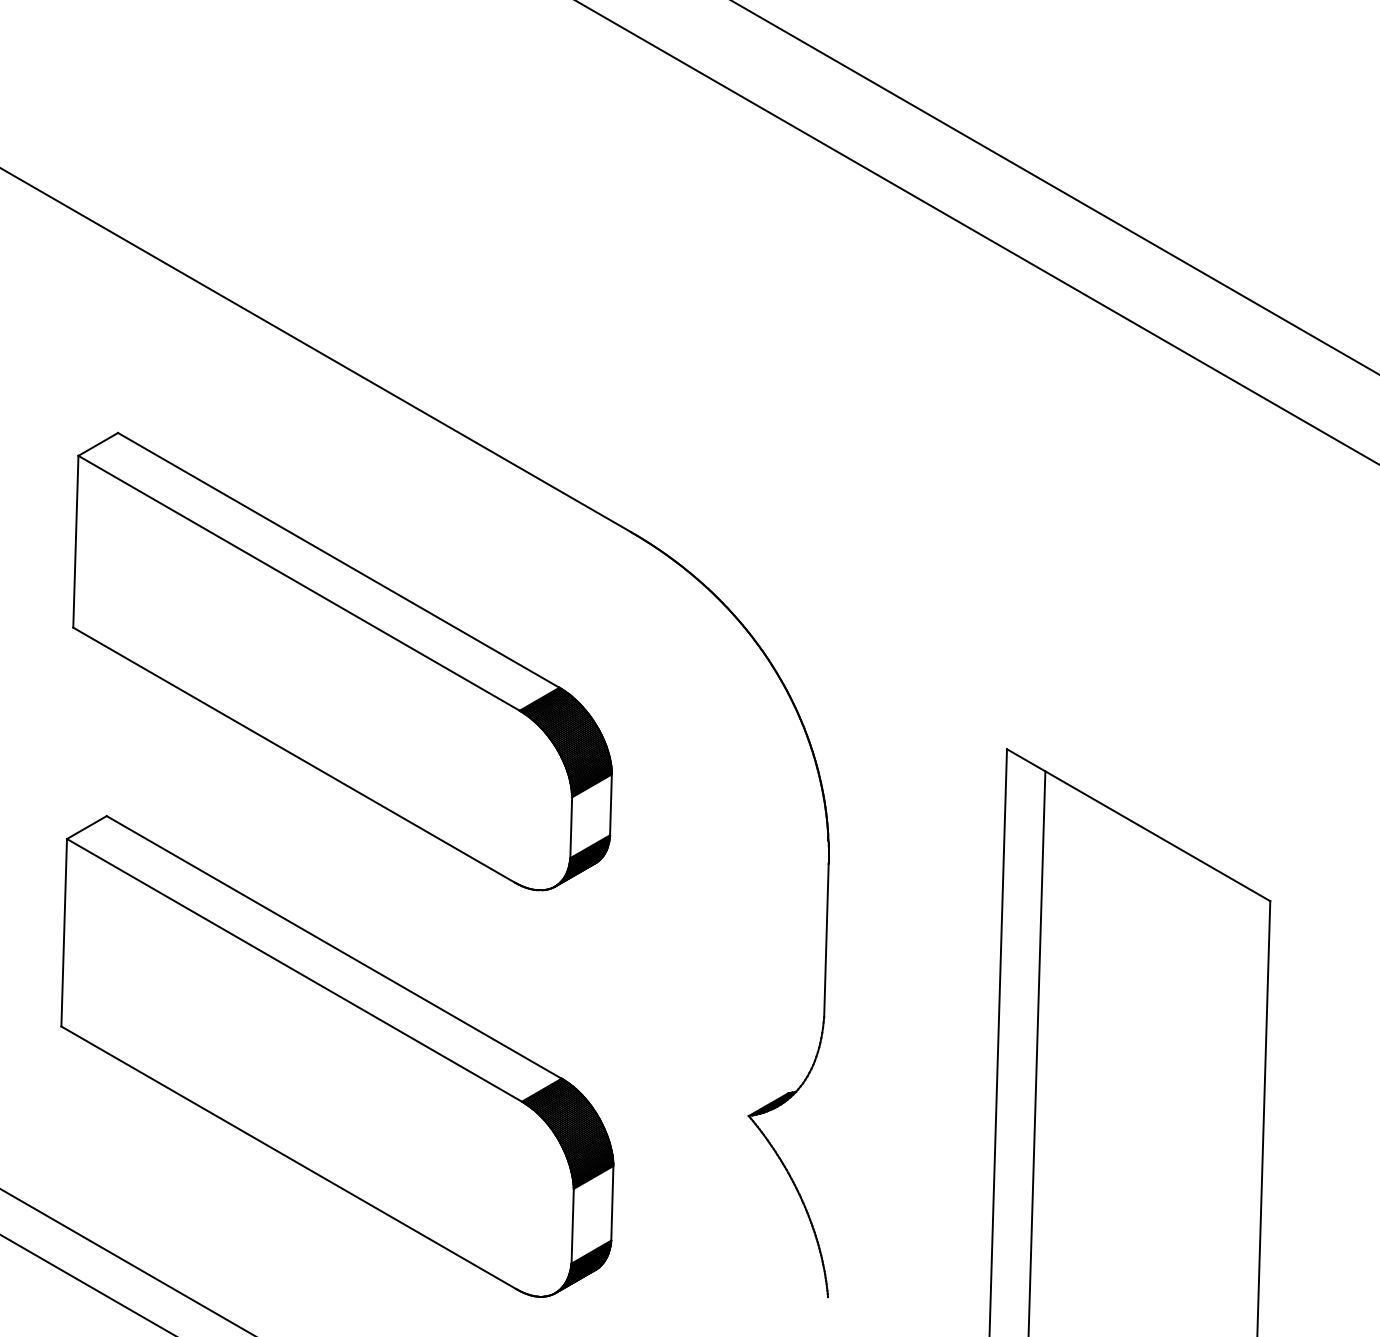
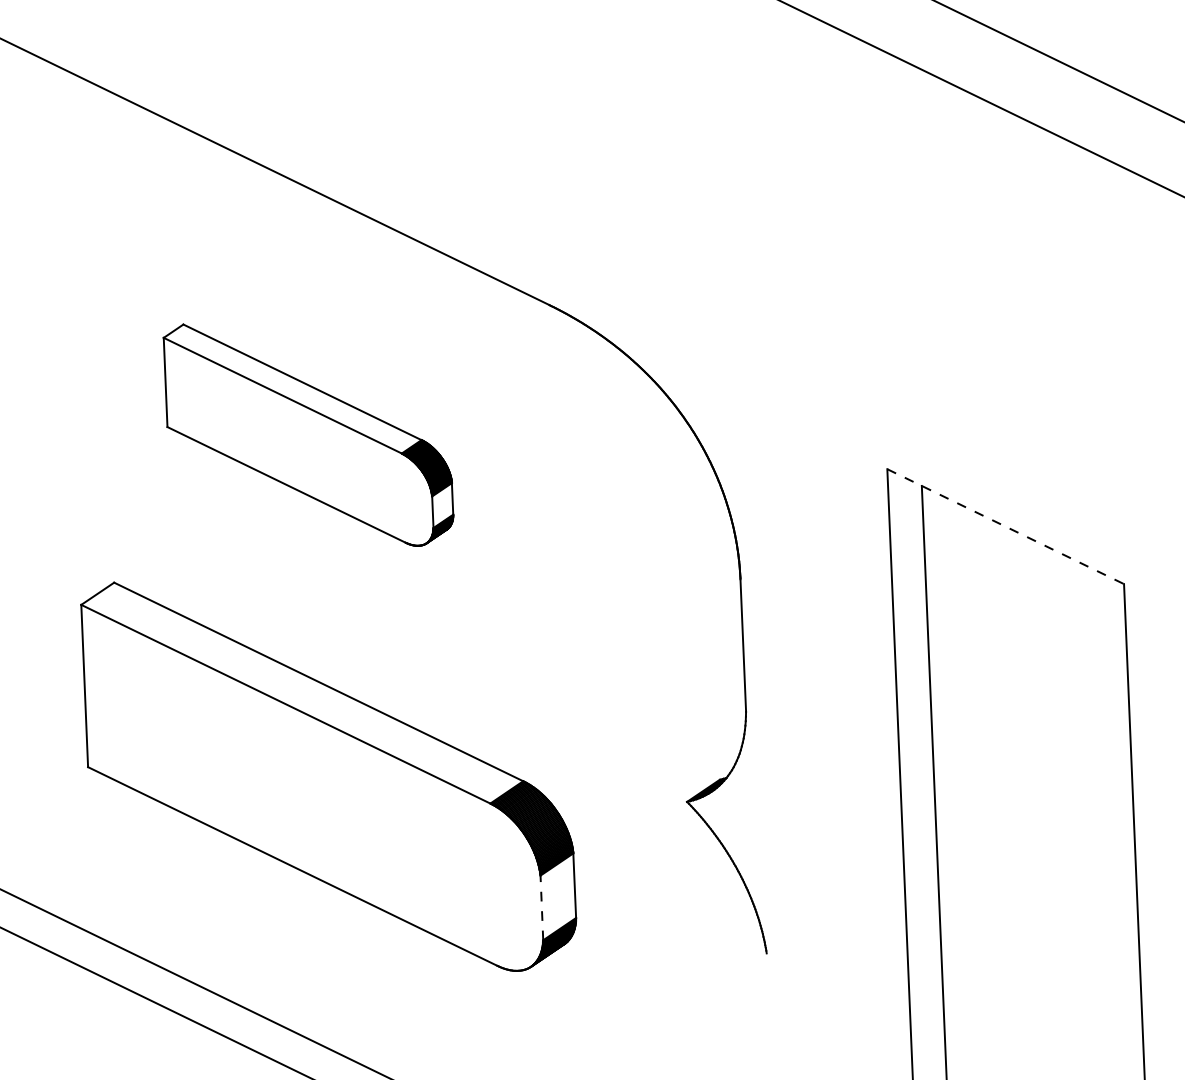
part: (342, 661) -> (308, 434), size x0.6
line: (1138, 825) -> (1005, 526), solid -> dashed
line: (572, 1225) -> (541, 907), solid -> dashed

